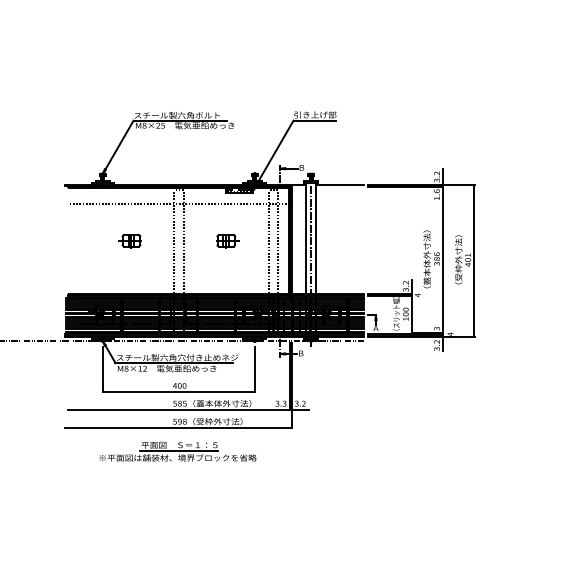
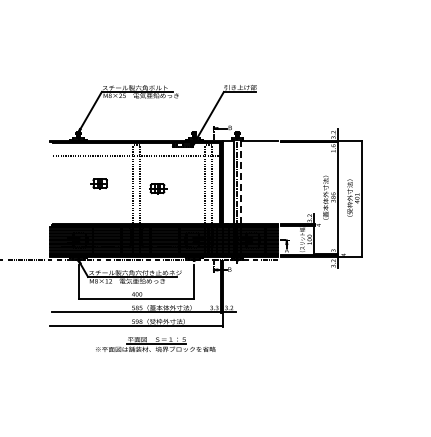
line: (316, 239) -> (241, 182), solid -> dashed
part: (227, 240) -> (158, 188), moved
part: (177, 451) -> (155, 344), moved

